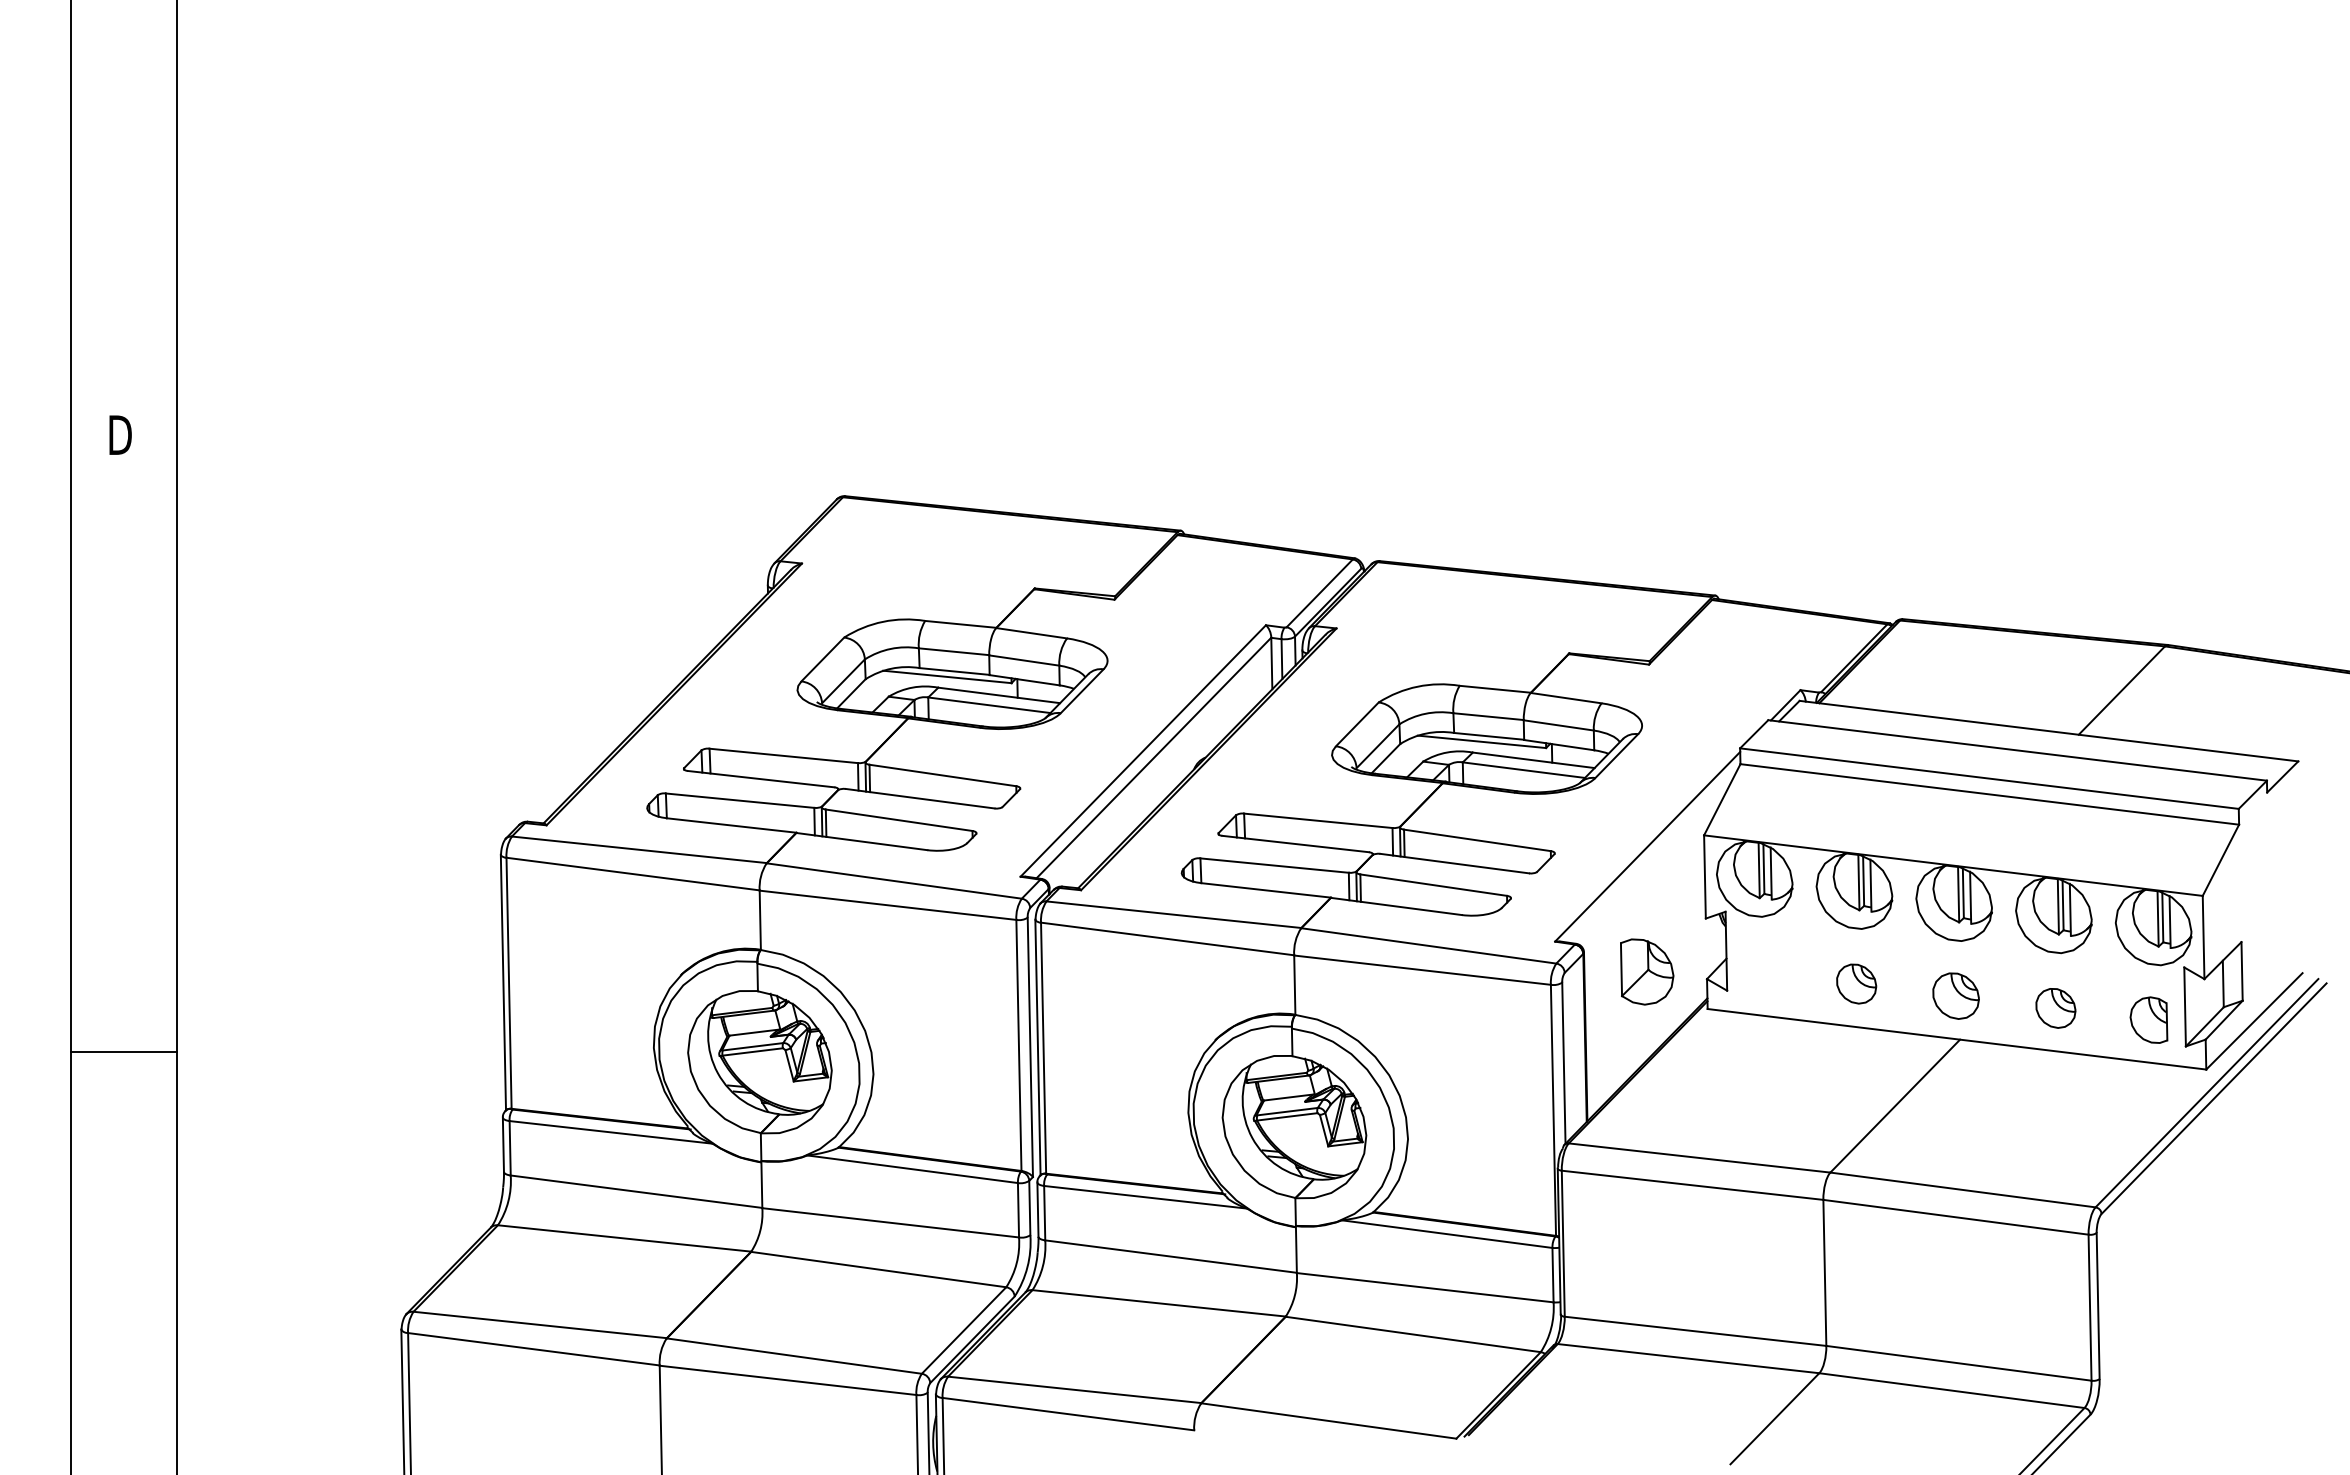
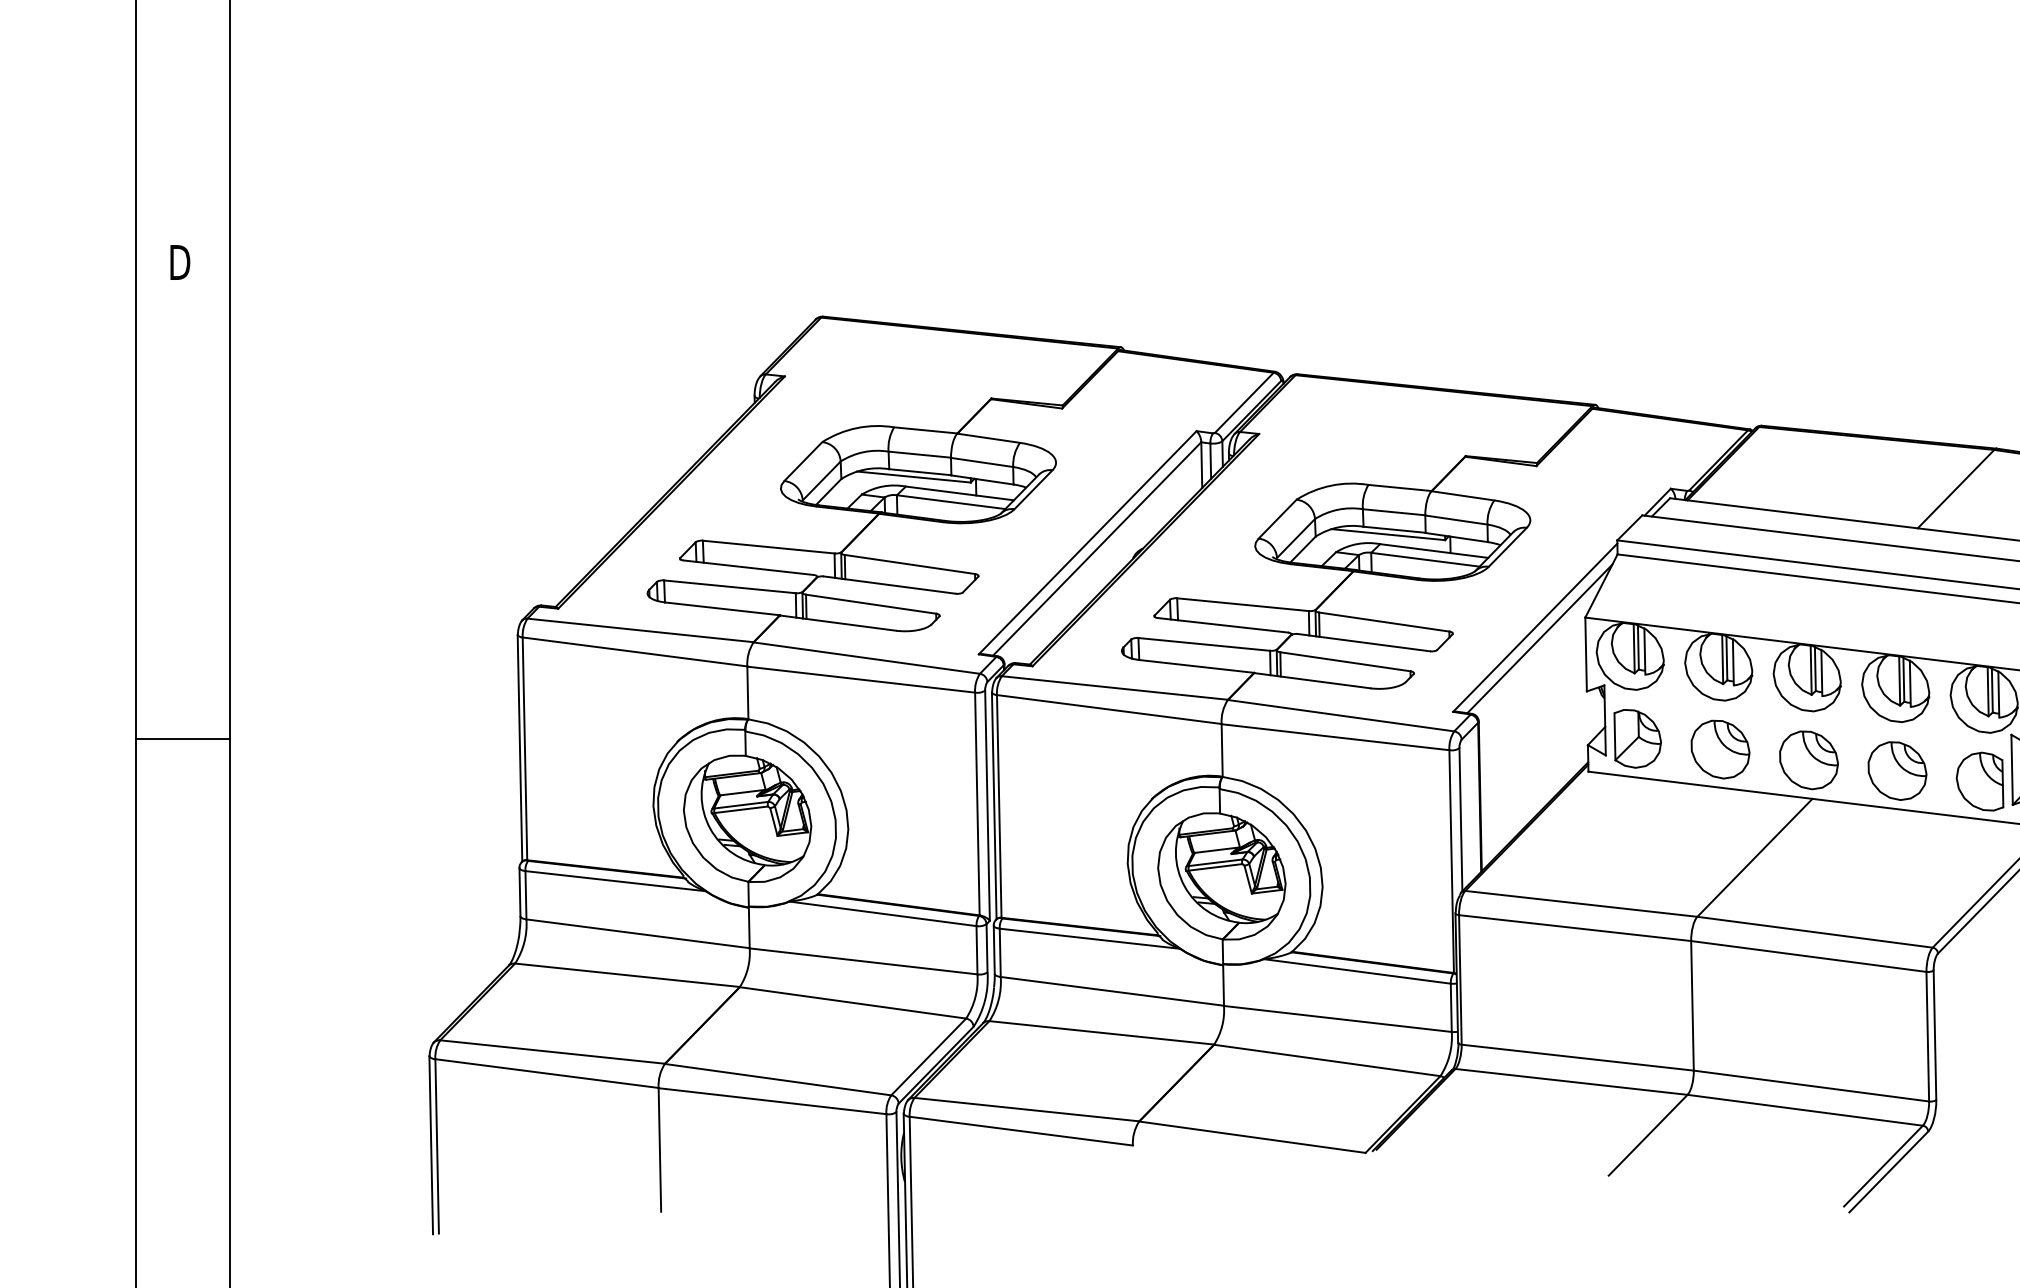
line: (1652, 859) -> (1539, 639), added
part: (1647, 971) -> (1638, 738), moved
part: (1856, 983) -> (1720, 749), size x1.67
part: (1955, 995) -> (1808, 759), size x1.43
part: (2055, 1008) -> (1897, 771), size x1.67
part: (2148, 1019) -> (1979, 780), size x1.43
line: (123, 1052) -> (182, 739), moved

